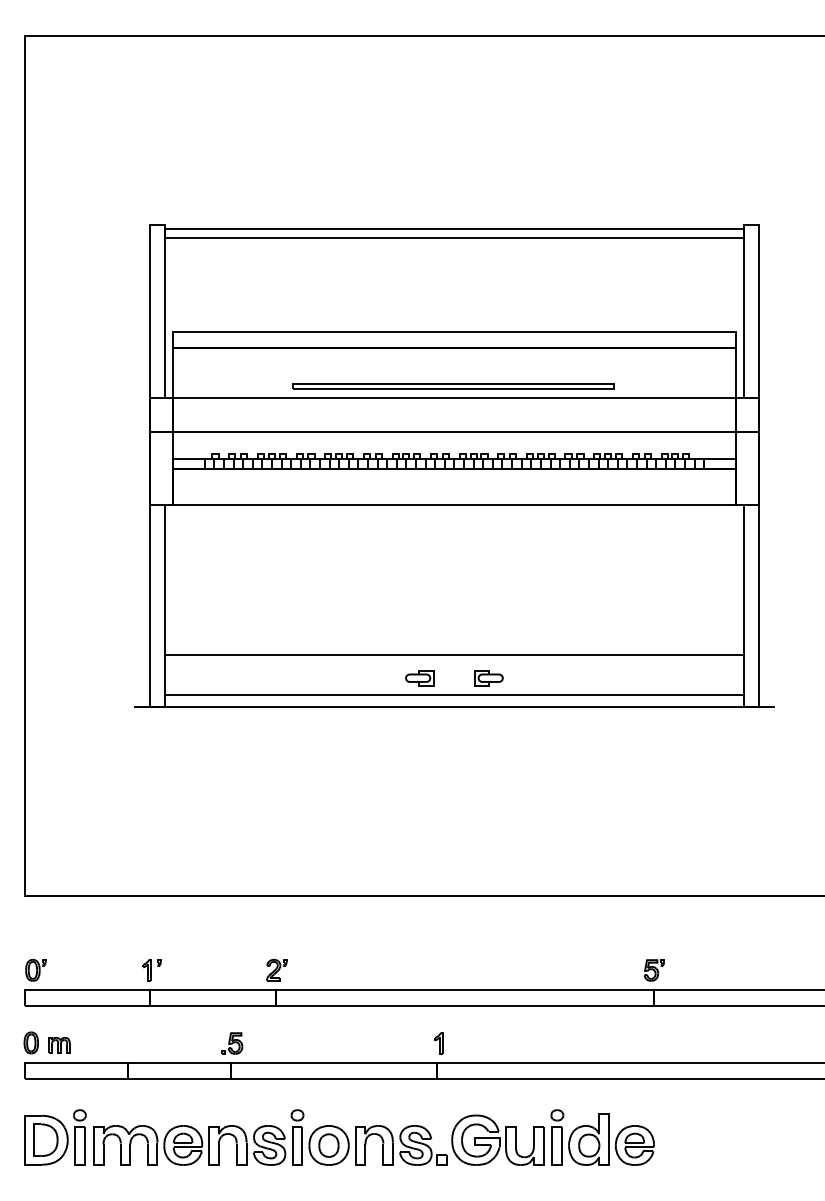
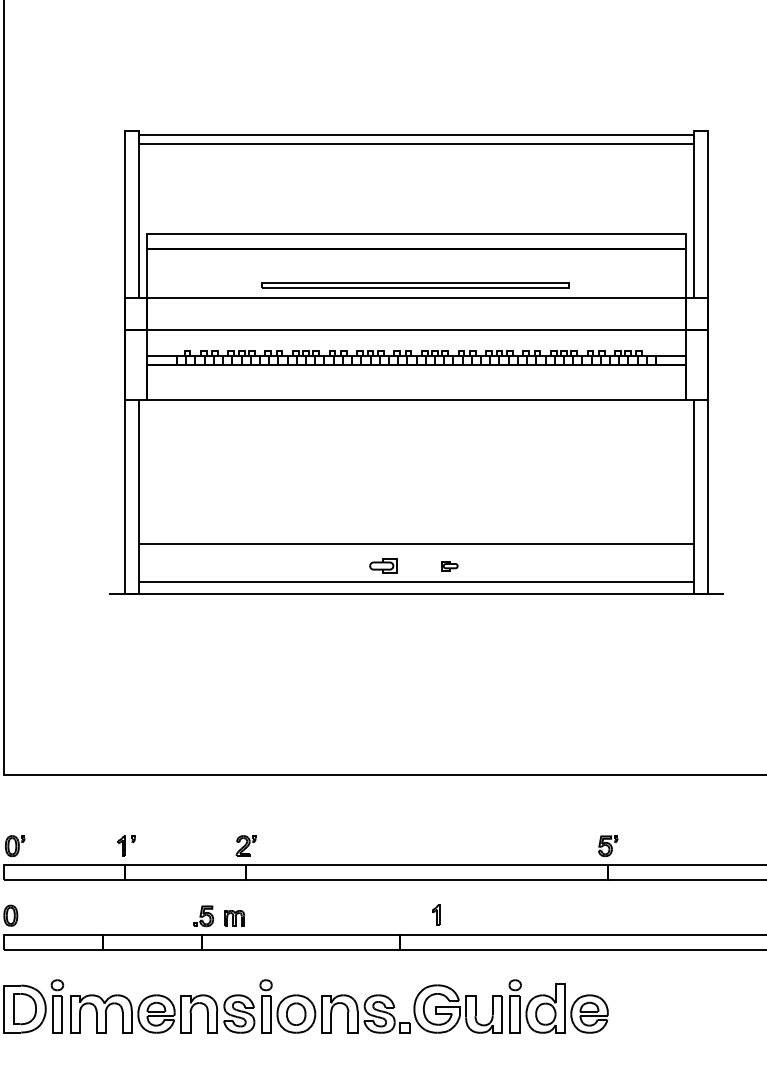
part: (488, 678) -> (449, 566), size x0.6
part: (438, 1043) -> (435, 915), moved
part: (59, 1045) -> (234, 918), moved

